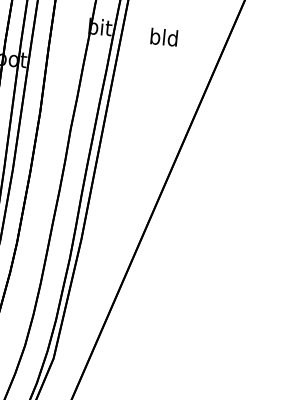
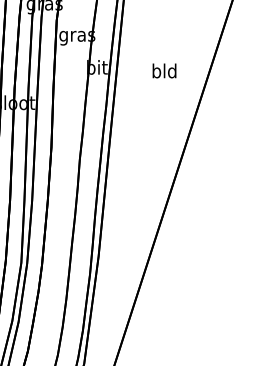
text: (164, 36) -> (164, 70), moved

